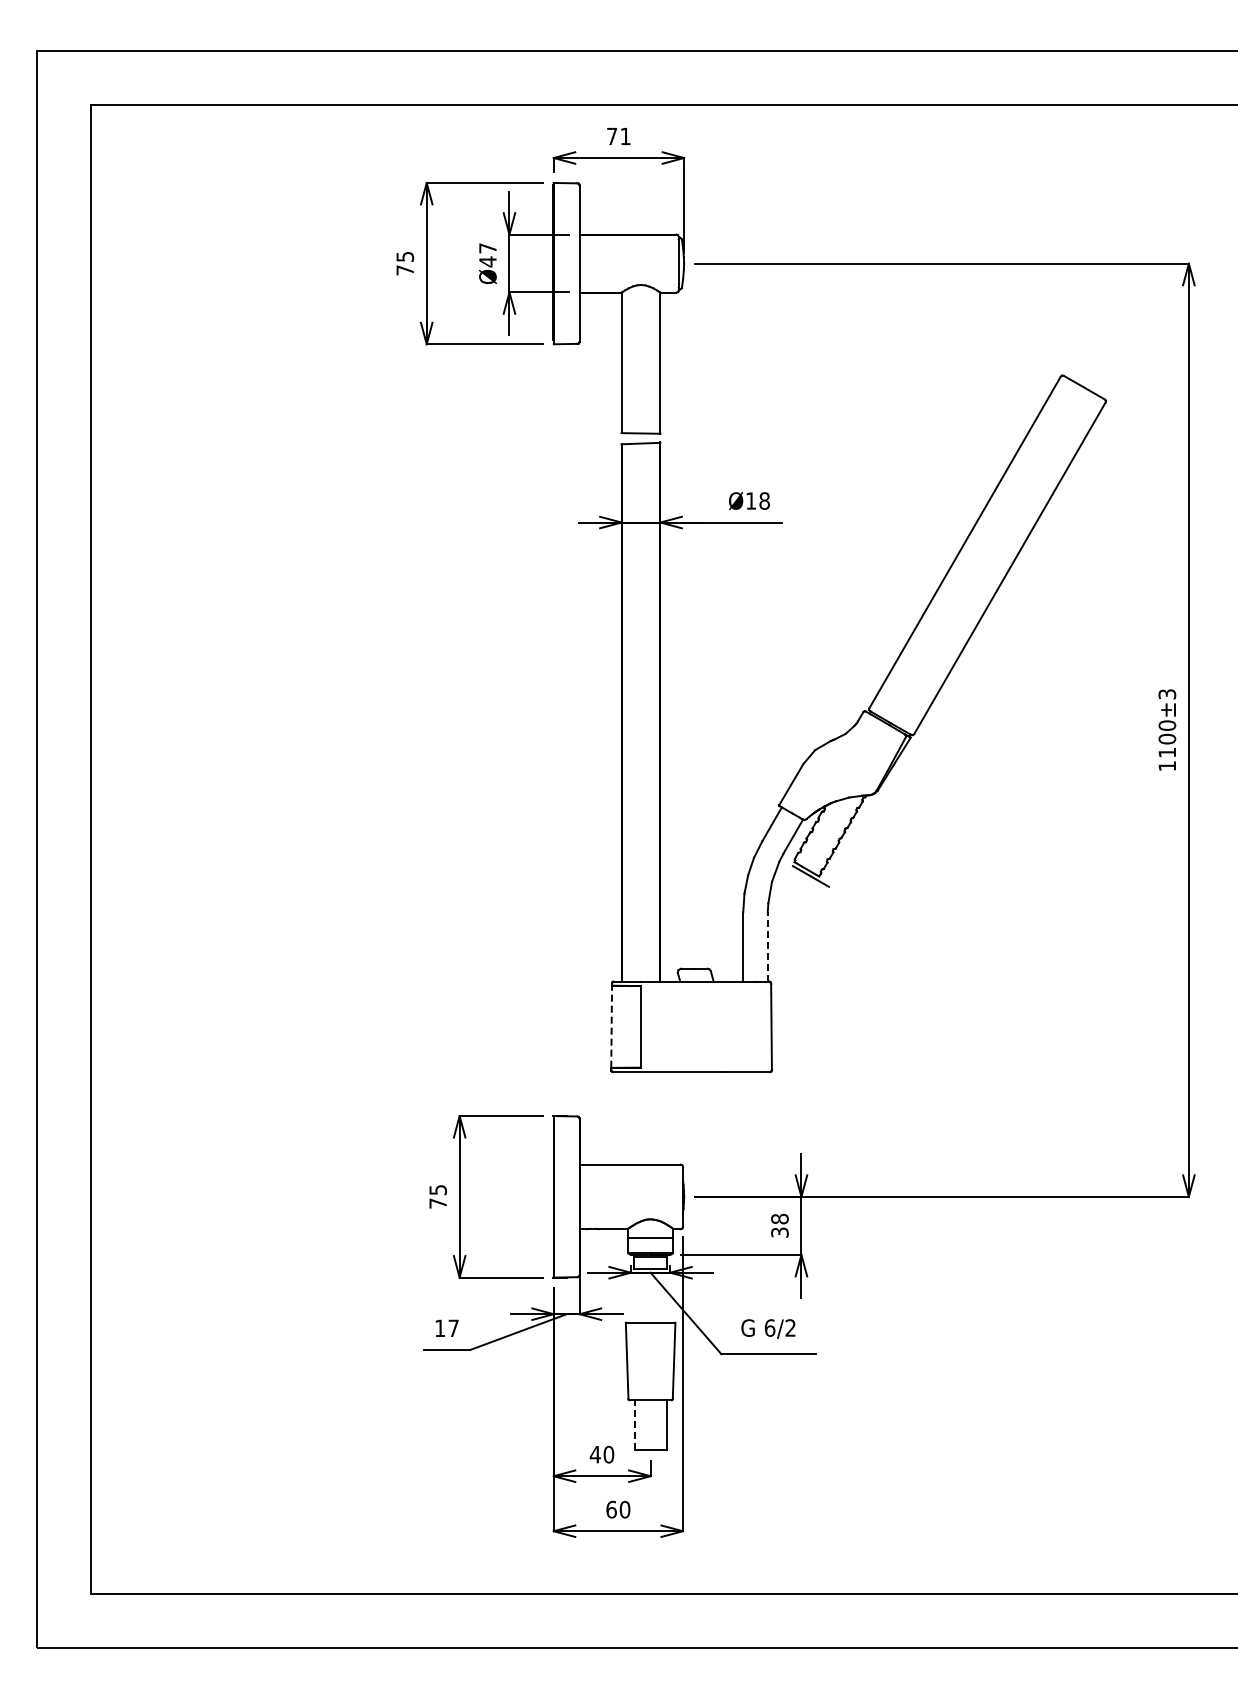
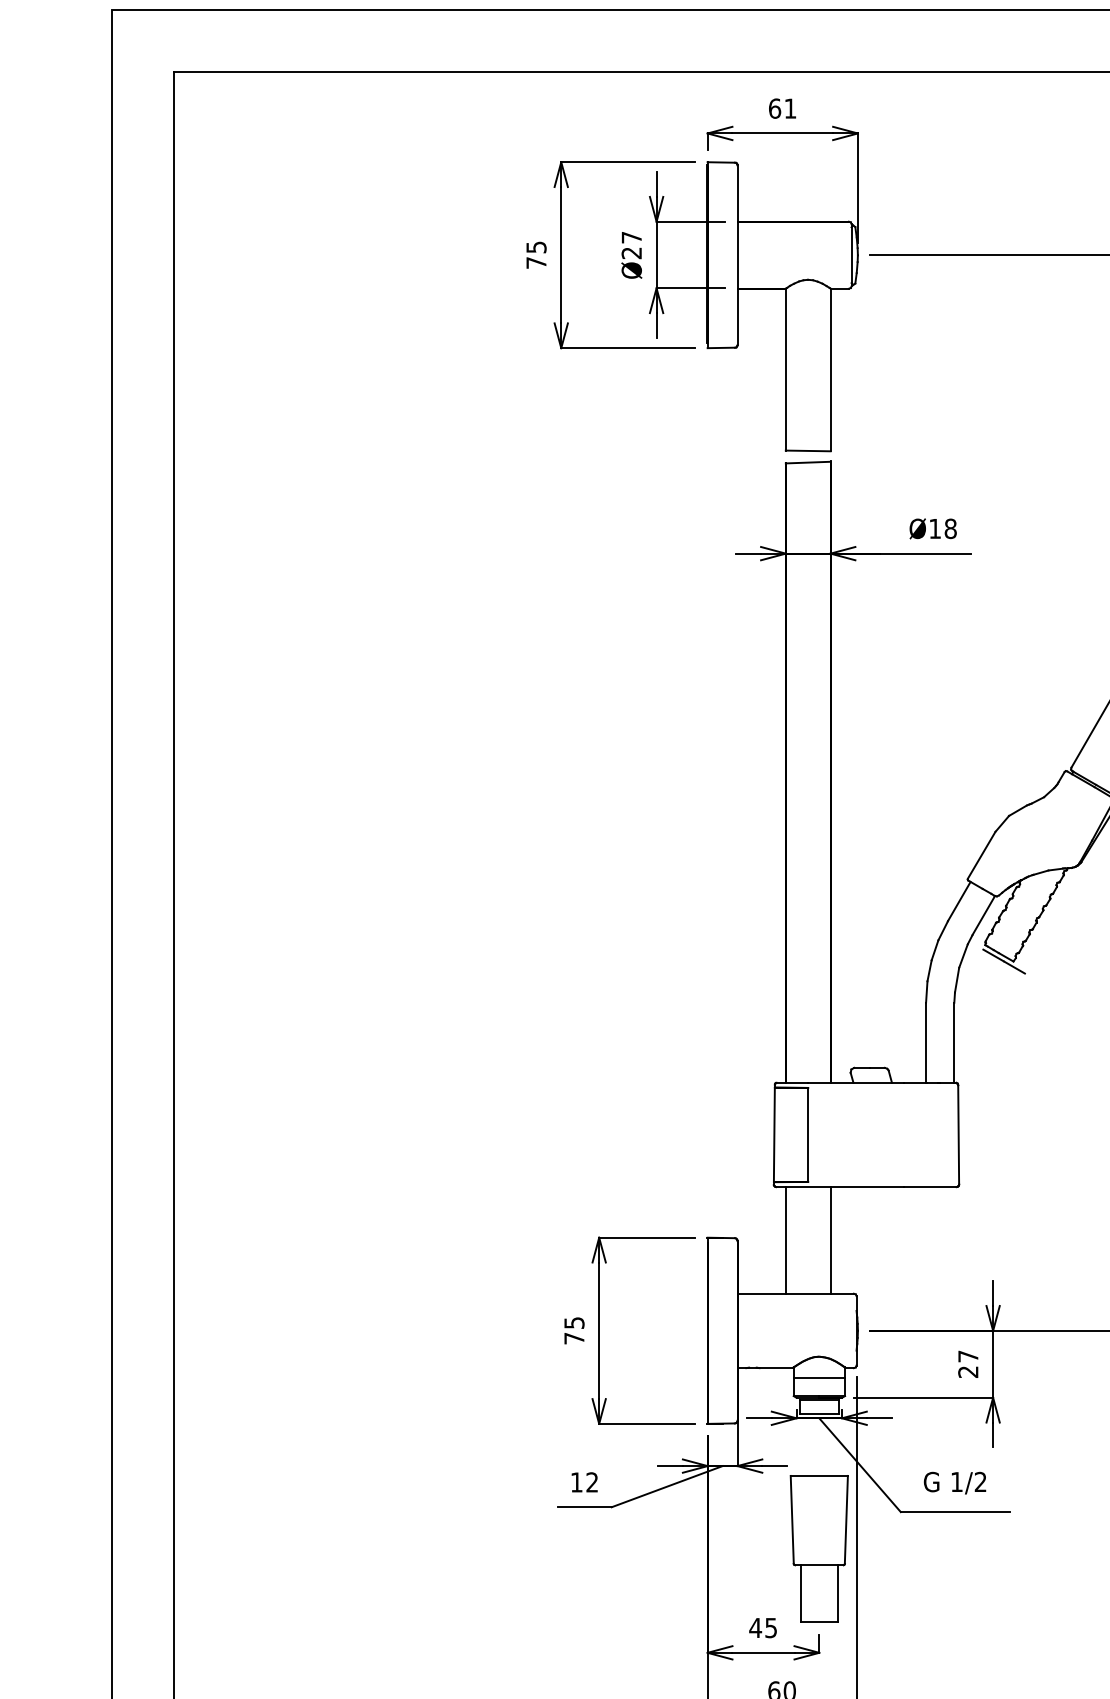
text: (612, 136) -> (775, 108), 71 -> 61
text: (487, 261) -> (631, 252), Ø47 -> Ø27
line: (767, 946) -> (954, 1042), dashed -> solid
line: (611, 1026) -> (774, 1134), dashed -> solid
line: (621, 1118) -> (785, 1240), added
line: (660, 1118) -> (830, 1240), added
text: (779, 1225) -> (967, 1363), 38 -> 27
text: (453, 1327) -> (592, 1481), 17 -> 12
text: (769, 1327) -> (956, 1481), 6/2 -> 1/2
line: (634, 1425) -> (800, 1594), dashed -> solid
text: (608, 1454) -> (770, 1627), 40 -> 45

